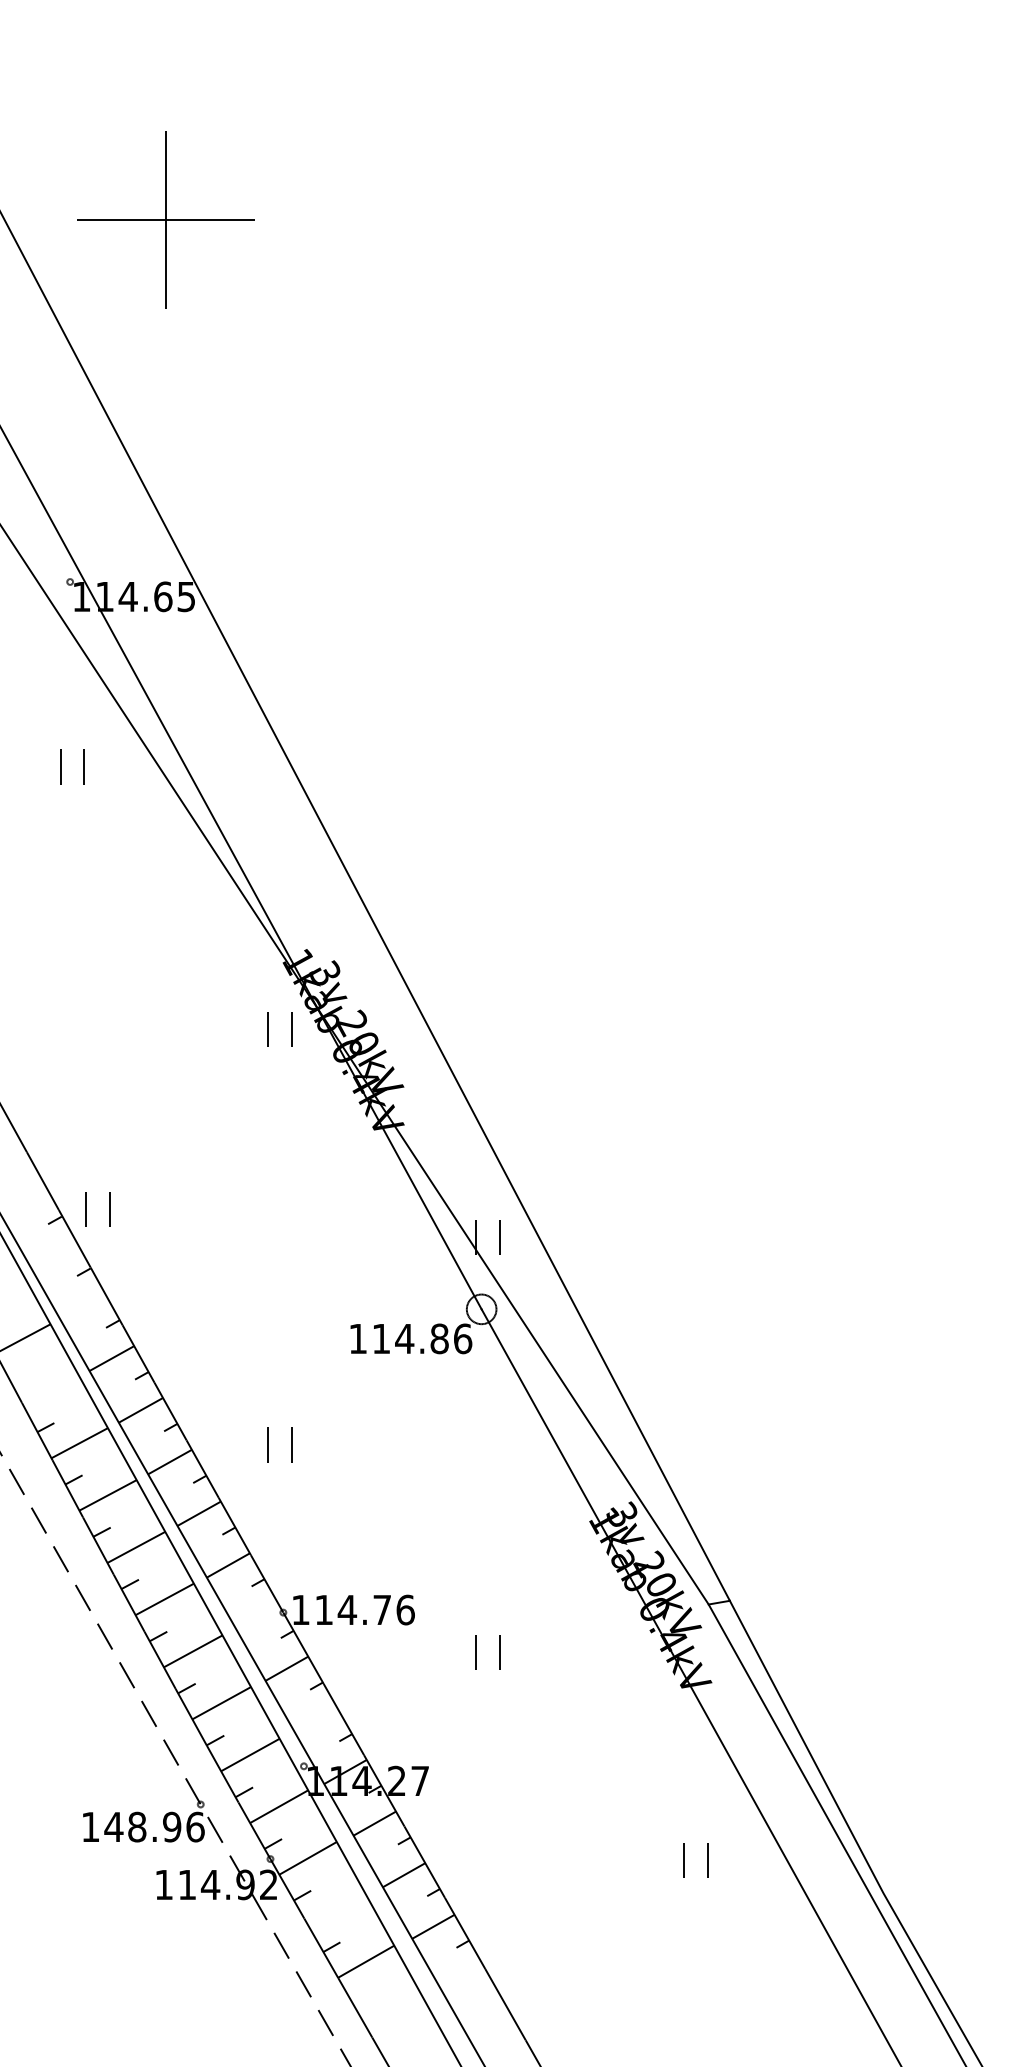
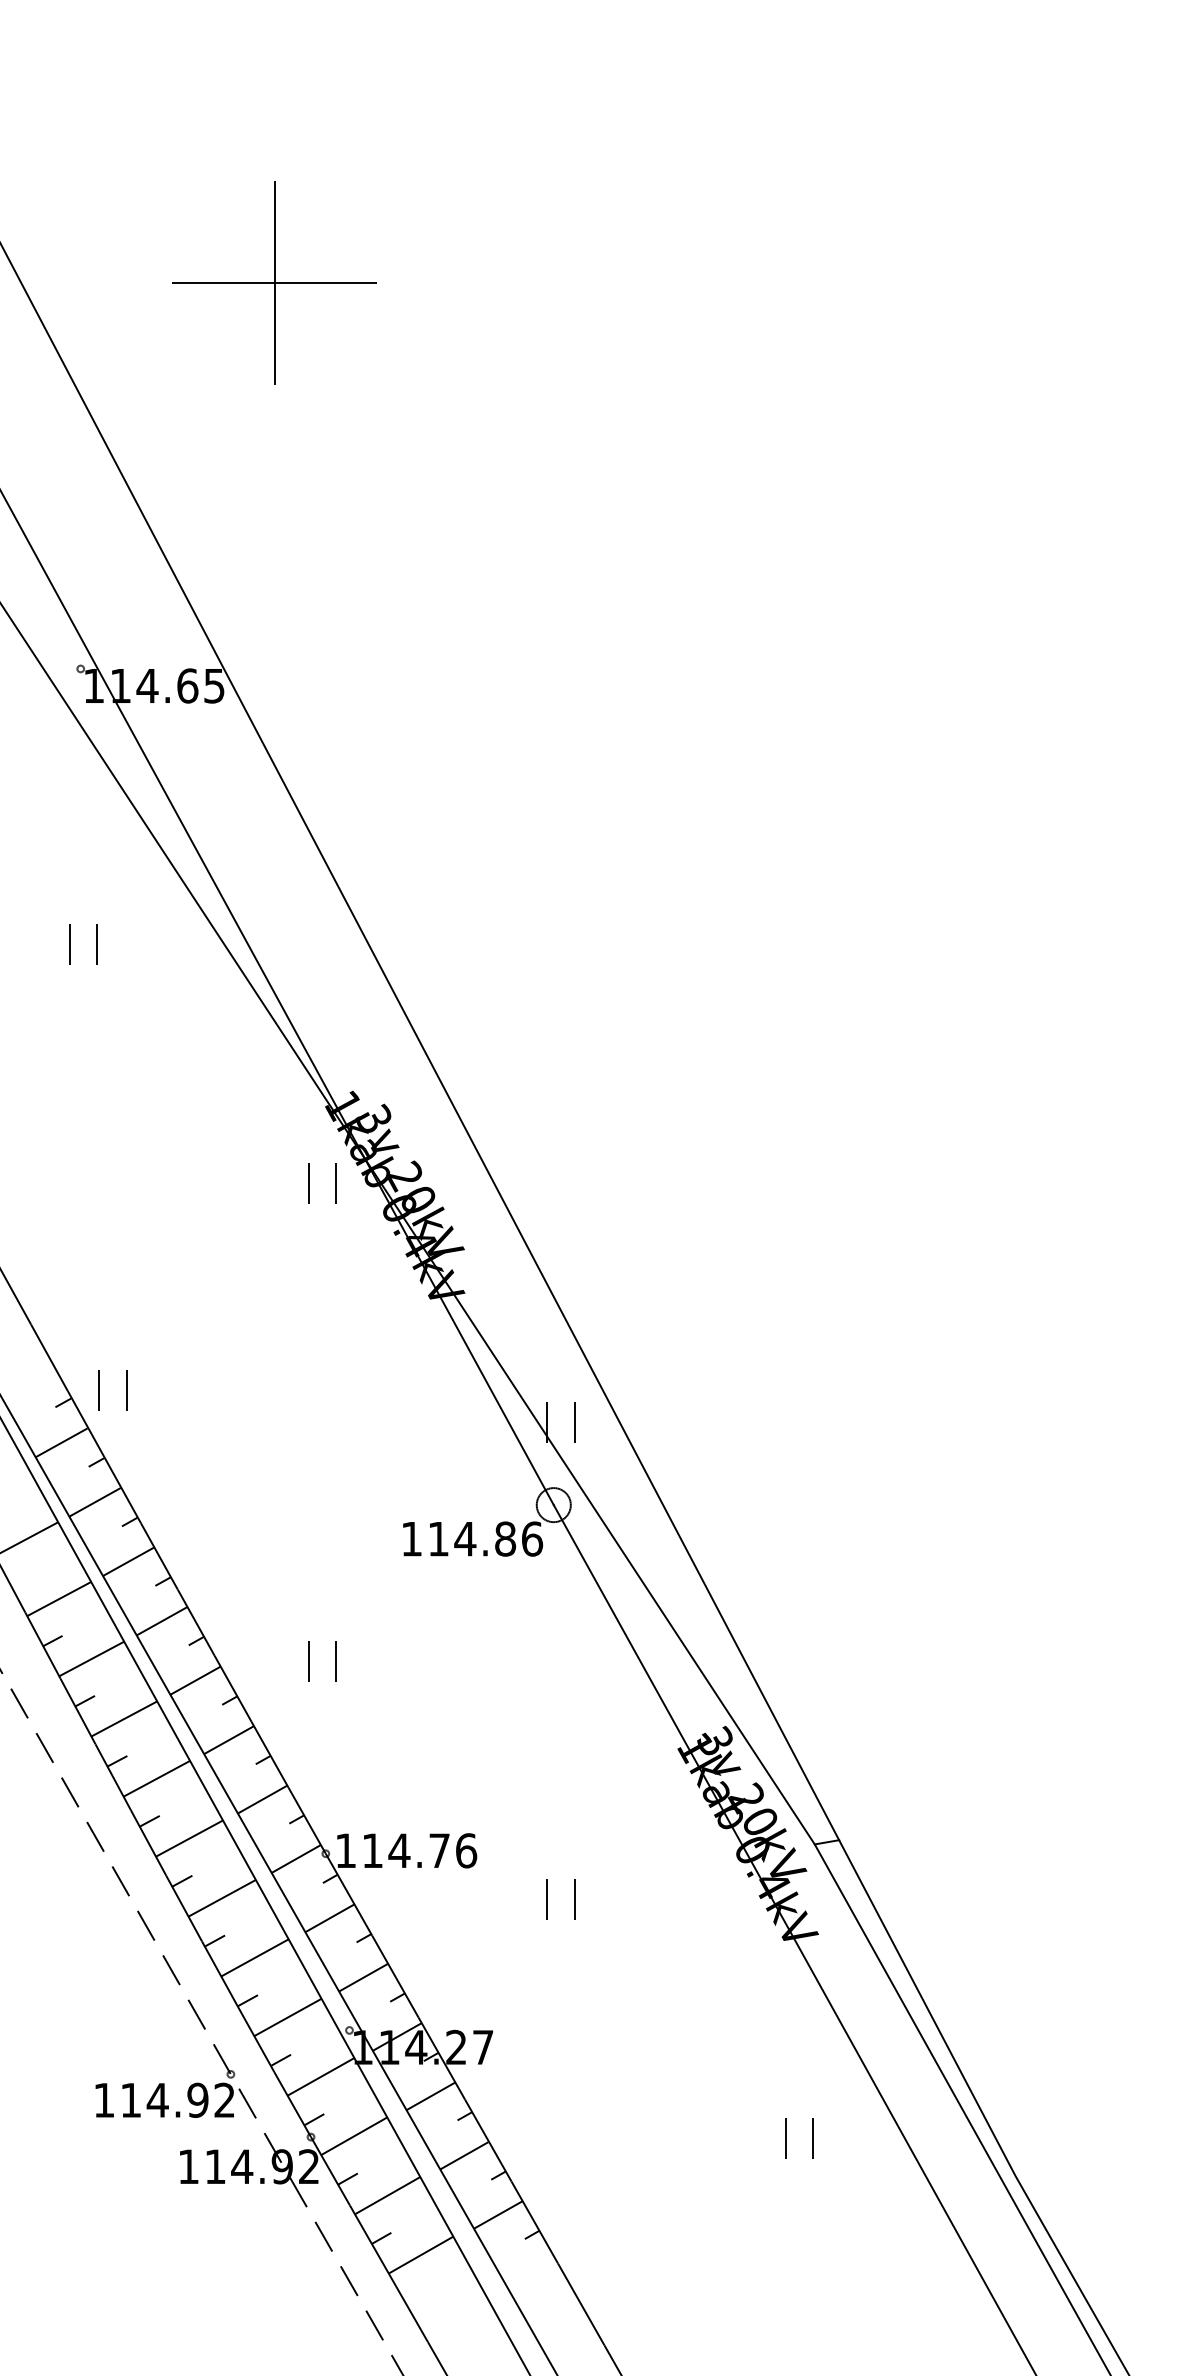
part: (165, 219) -> (274, 282), moved
part: (61, 766) -> (70, 944), moved
line: (53, 1254) -> (61, 1442), added
line: (82, 1306) -> (94, 1501), added
line: (51, 1390) -> (59, 1598), added
line: (257, 1617) -> (296, 1859), added
line: (315, 1720) -> (362, 1977), added
text: (154, 1826) -> (177, 2099), 148.96 -> 114.92
line: (336, 1909) -> (386, 2195), added

